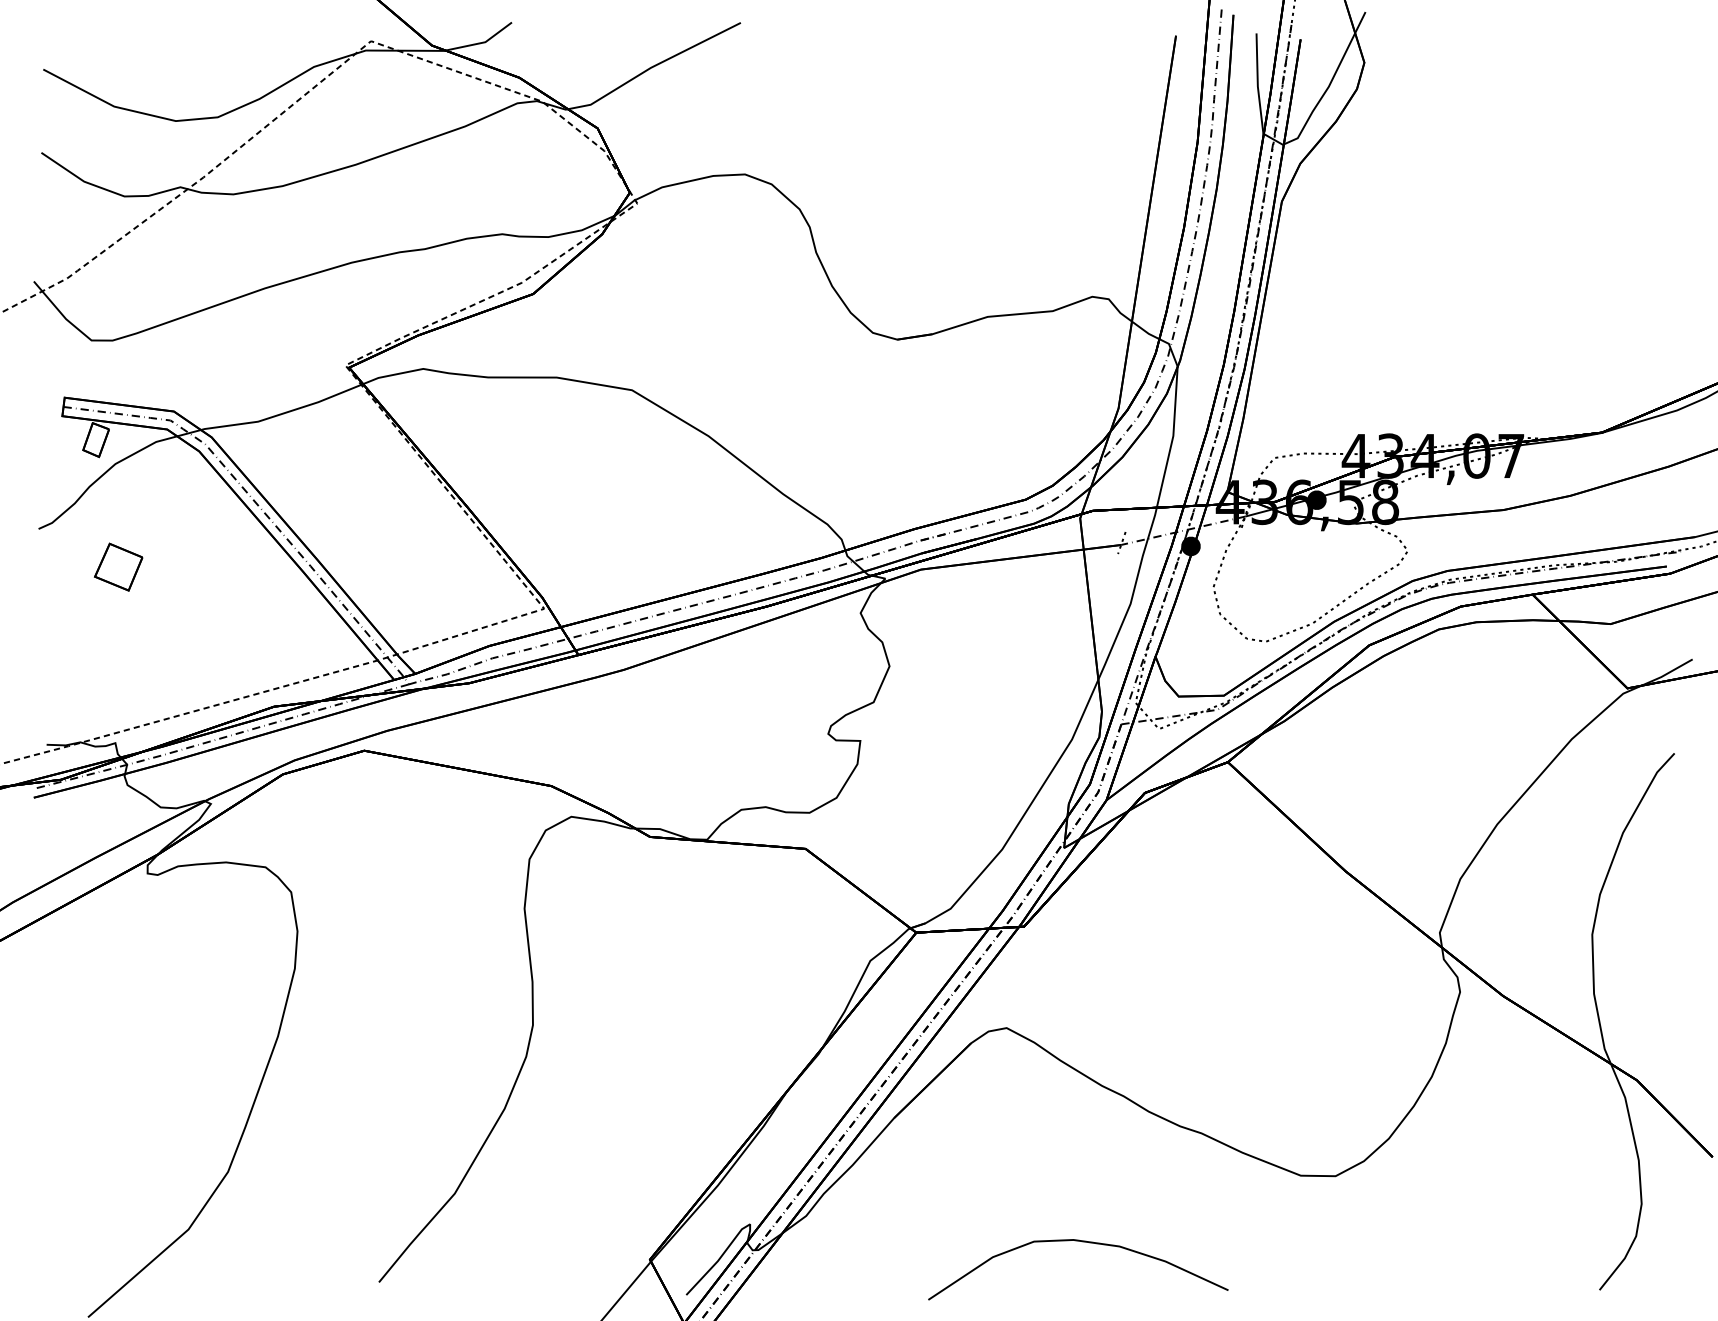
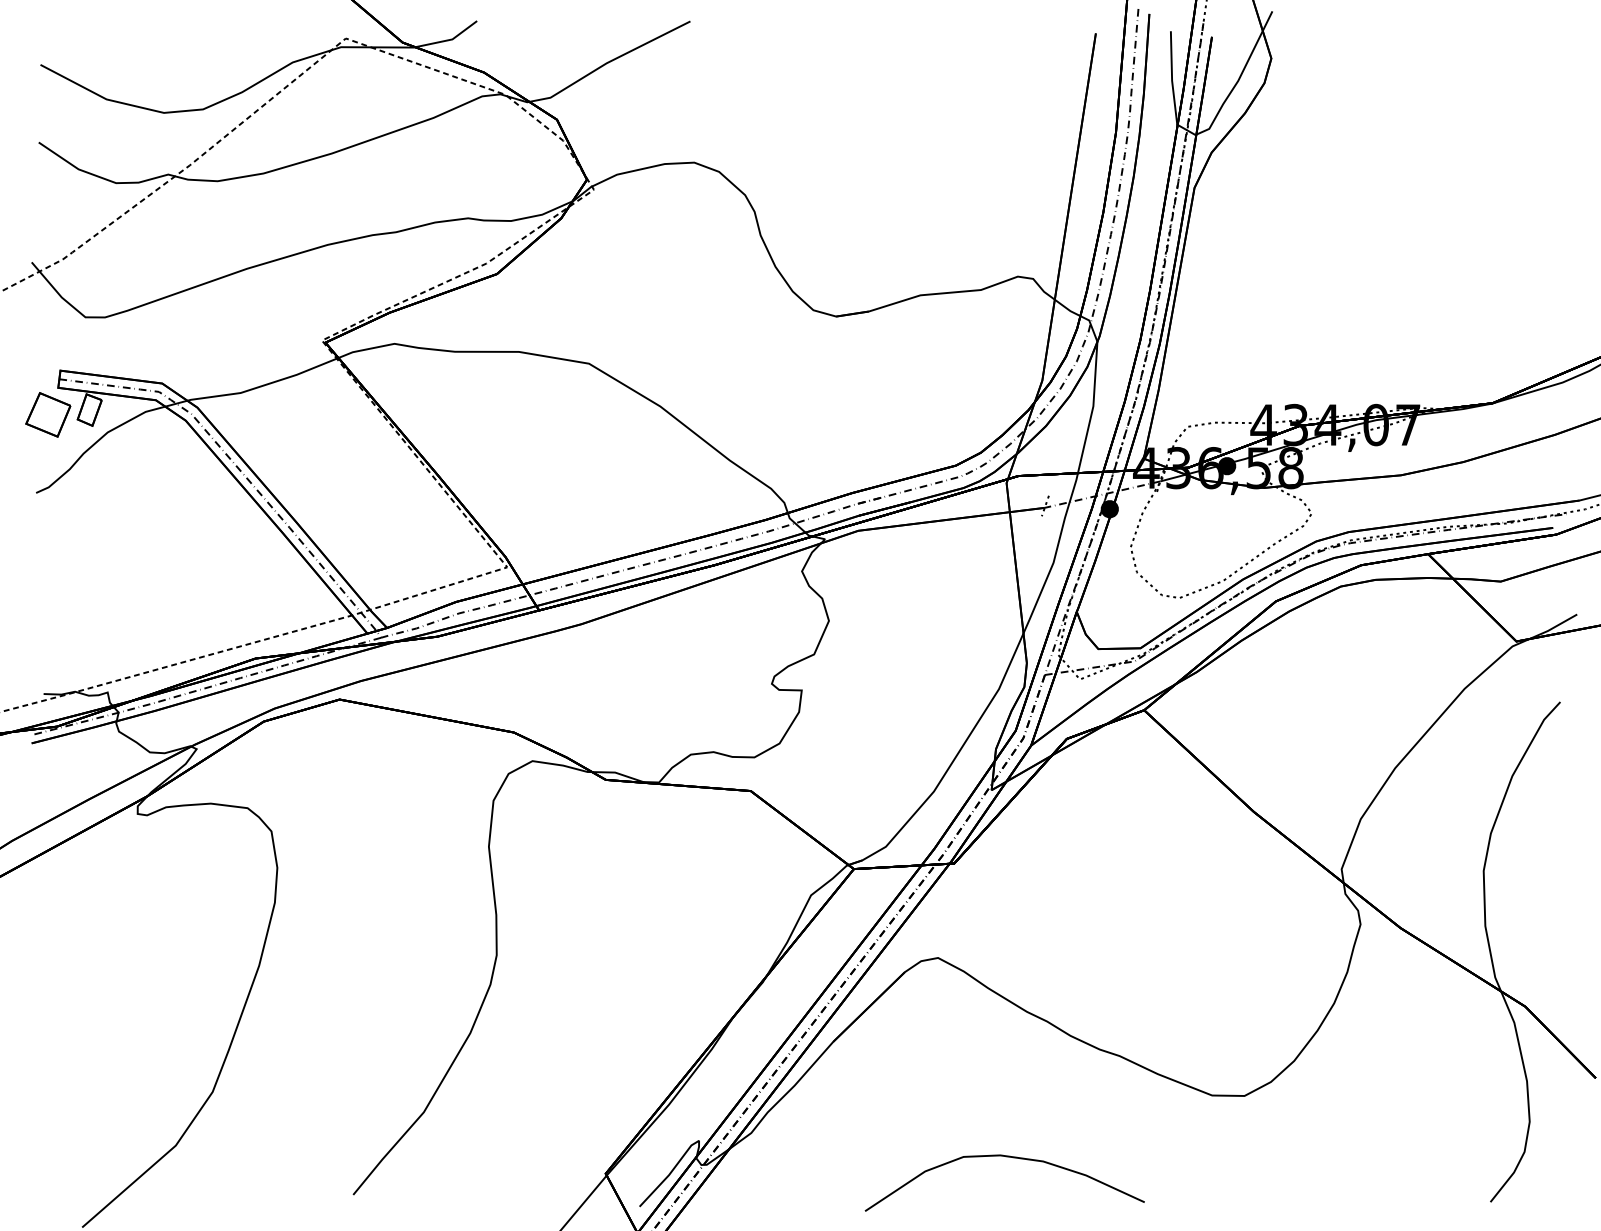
part: (118, 566) -> (48, 414), moved

